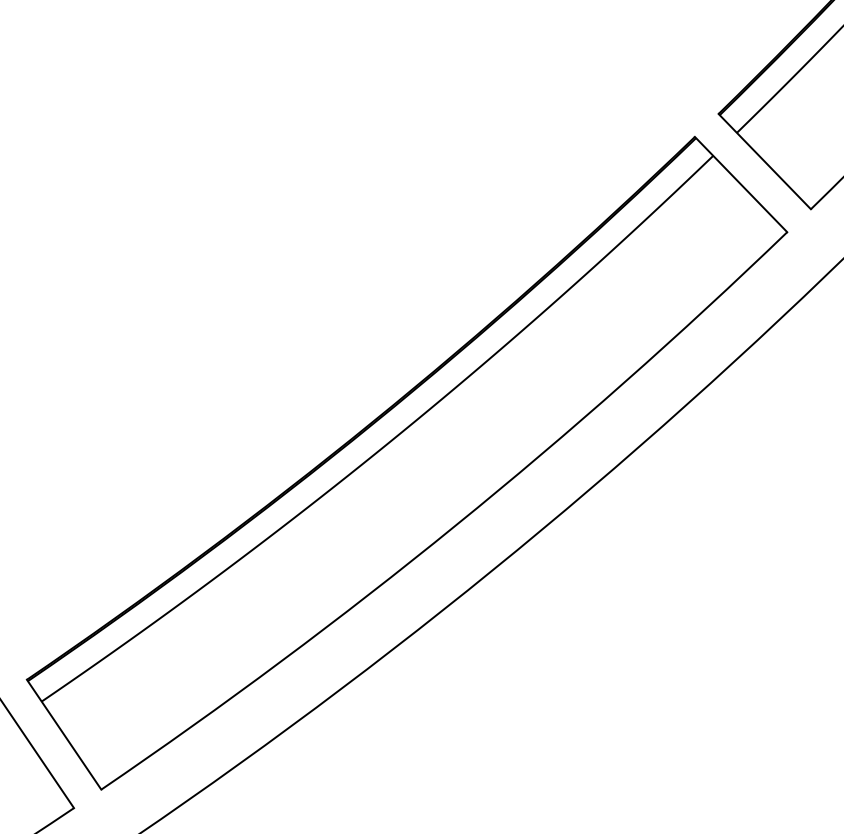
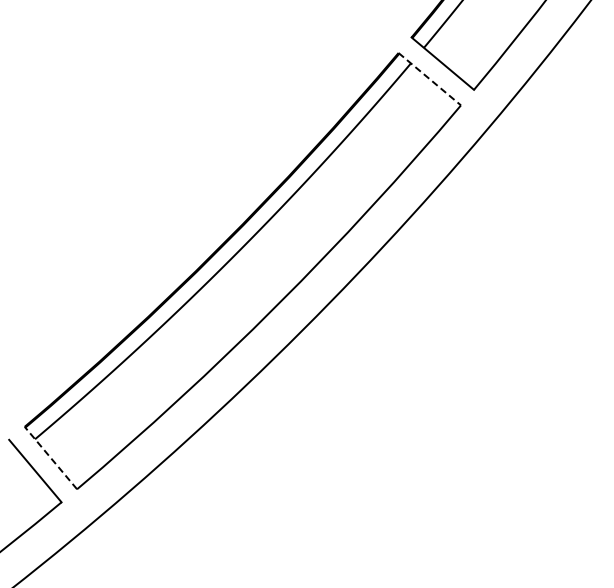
line: (740, 185) -> (429, 79), solid -> dashed
line: (63, 735) -> (50, 458), solid -> dashed

